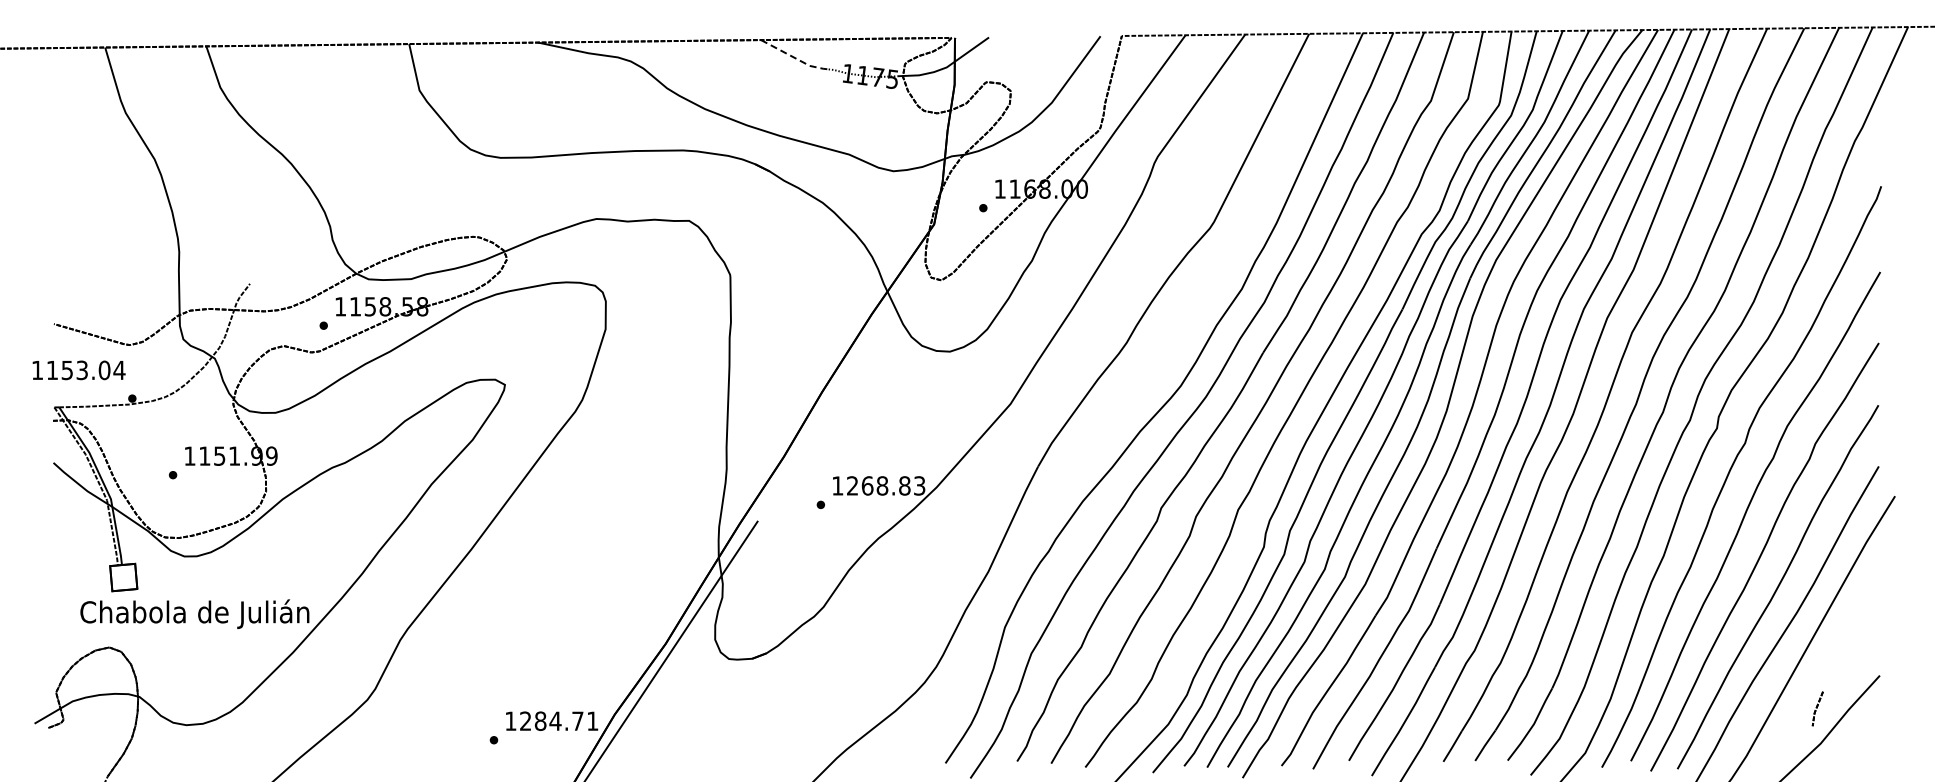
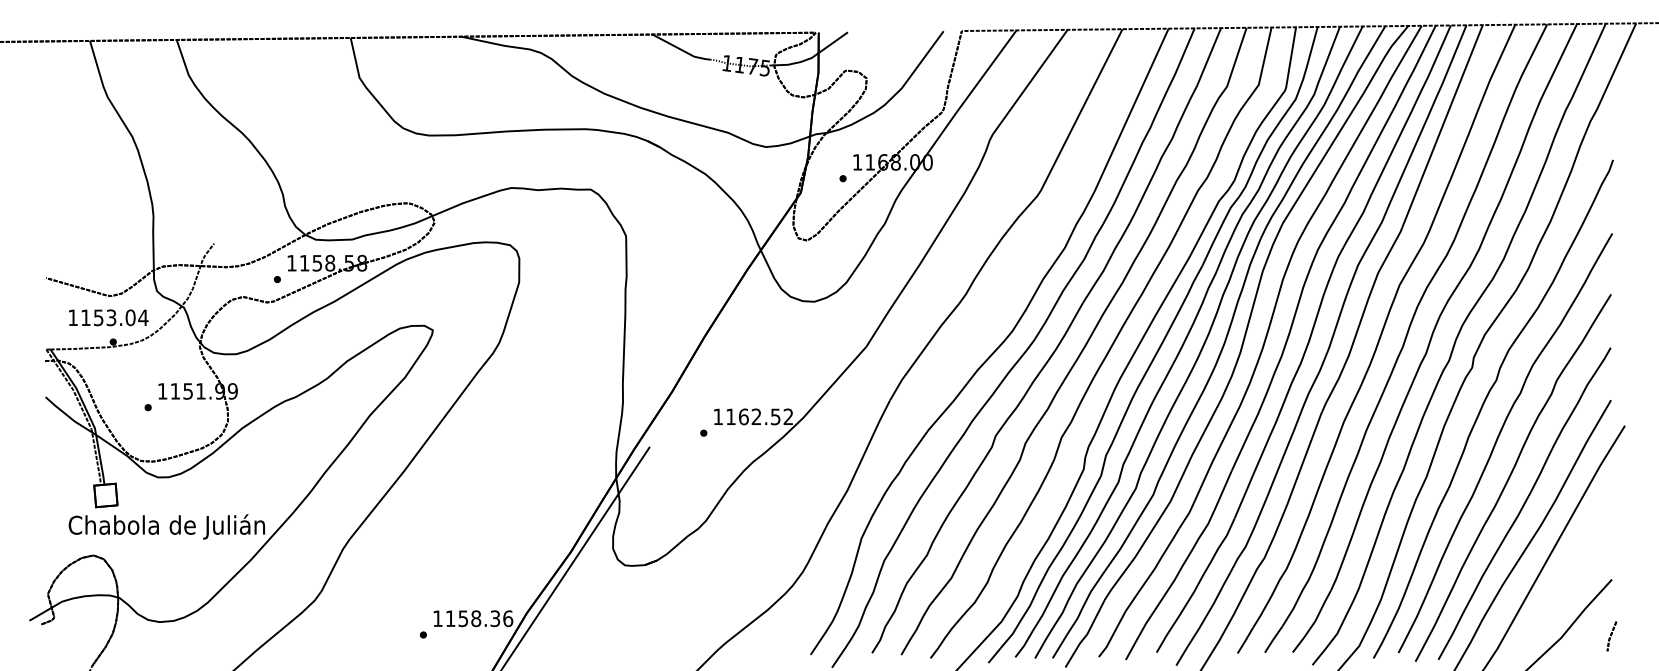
line: (795, 58) -> (681, 50), dashed -> solid
text: (78, 370) -> (108, 317), moved
text: (886, 485) -> (760, 416), 1268.83 -> 1162.52
part: (1817, 708) -> (1611, 636), moved
text: (559, 720) -> (479, 618), 1284.71 -> 1158.36

